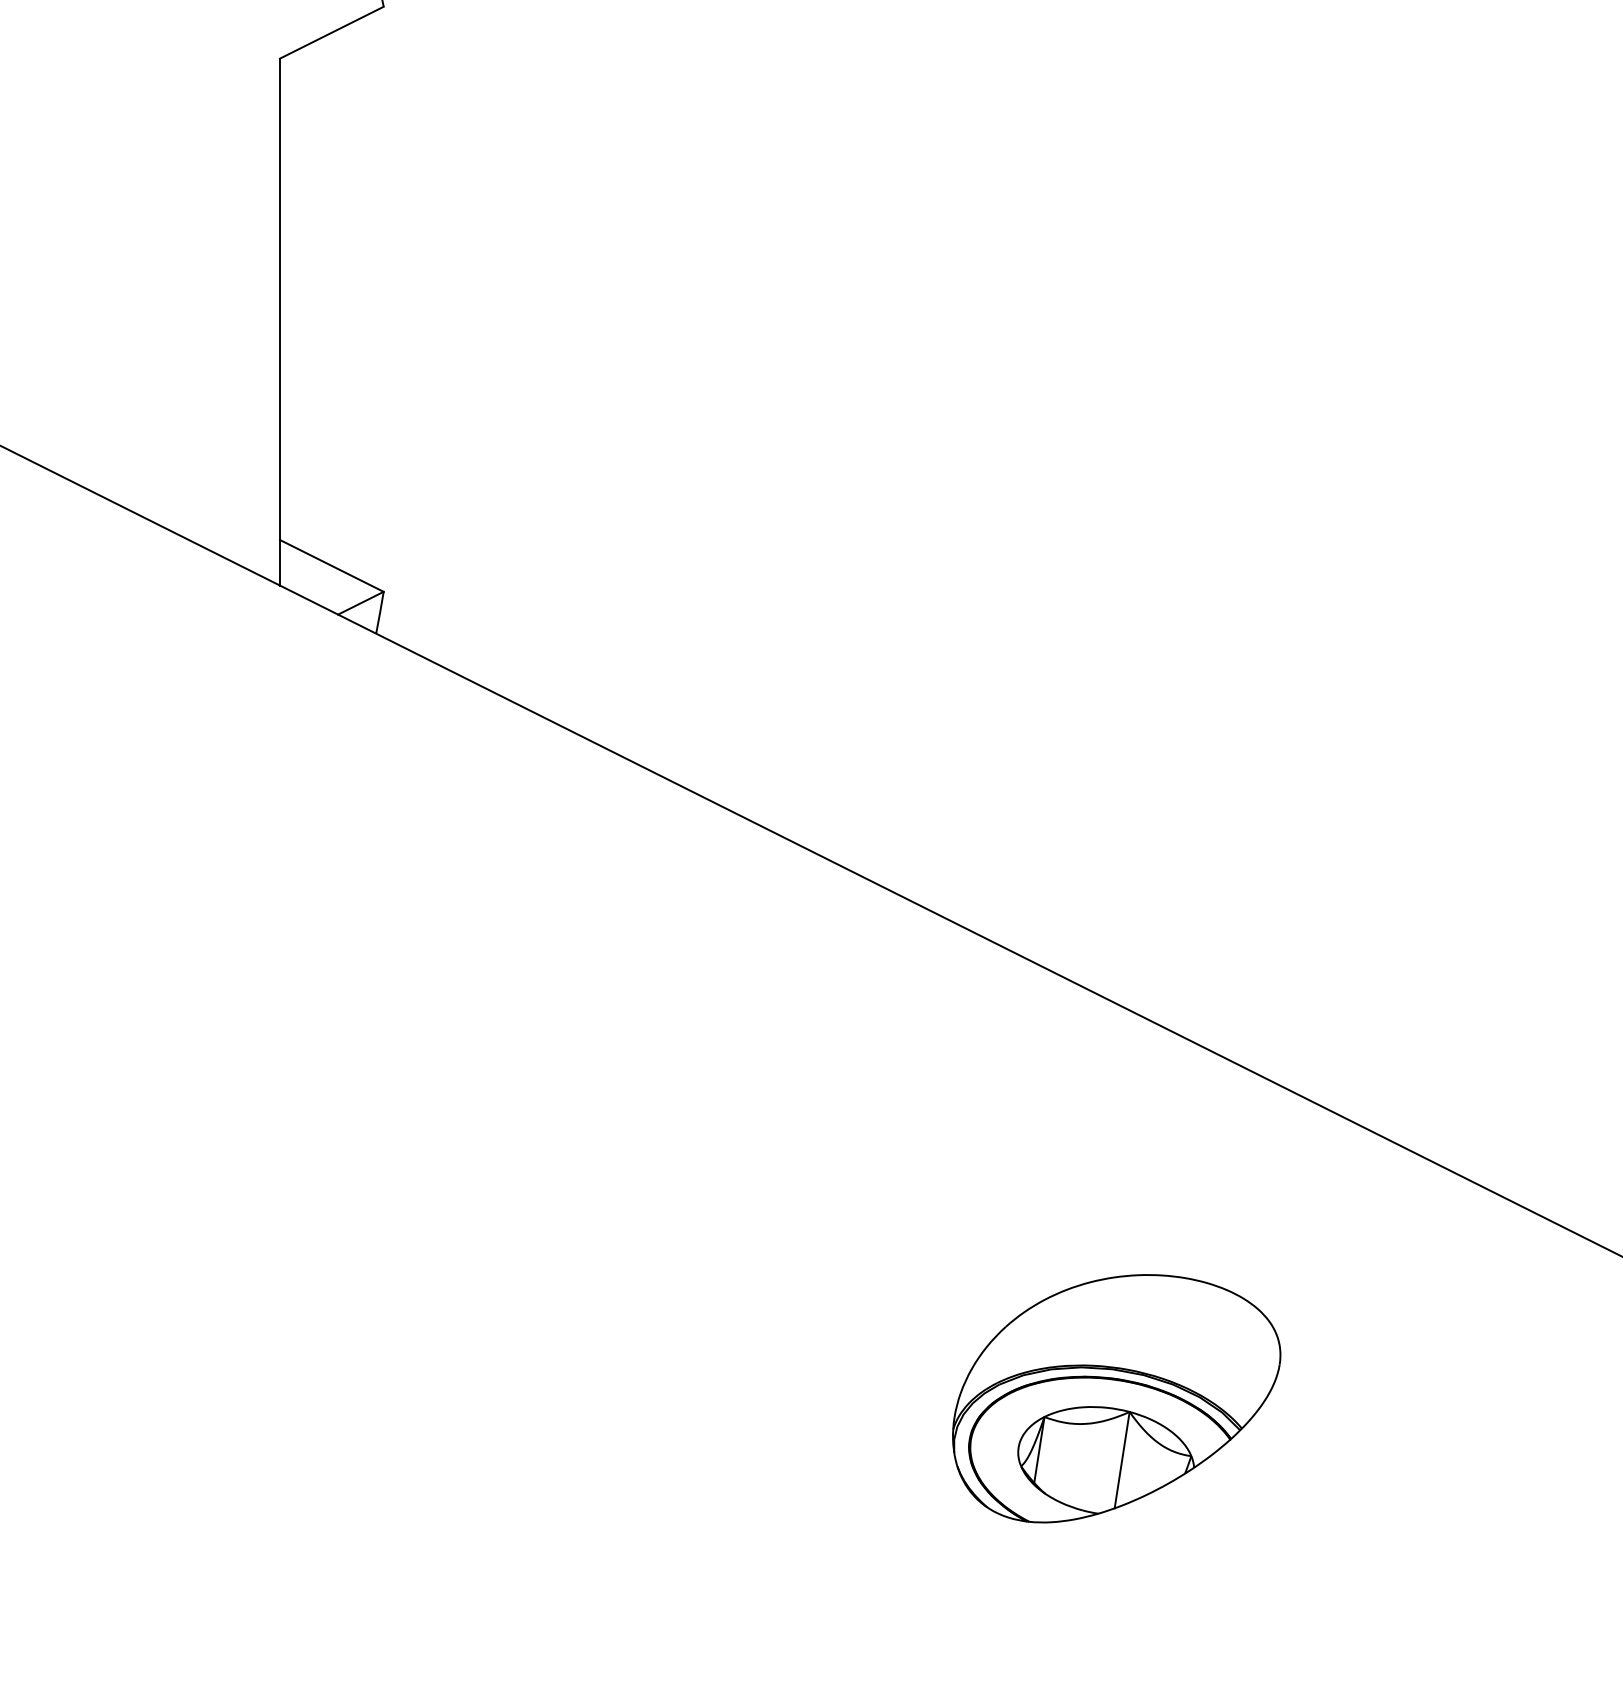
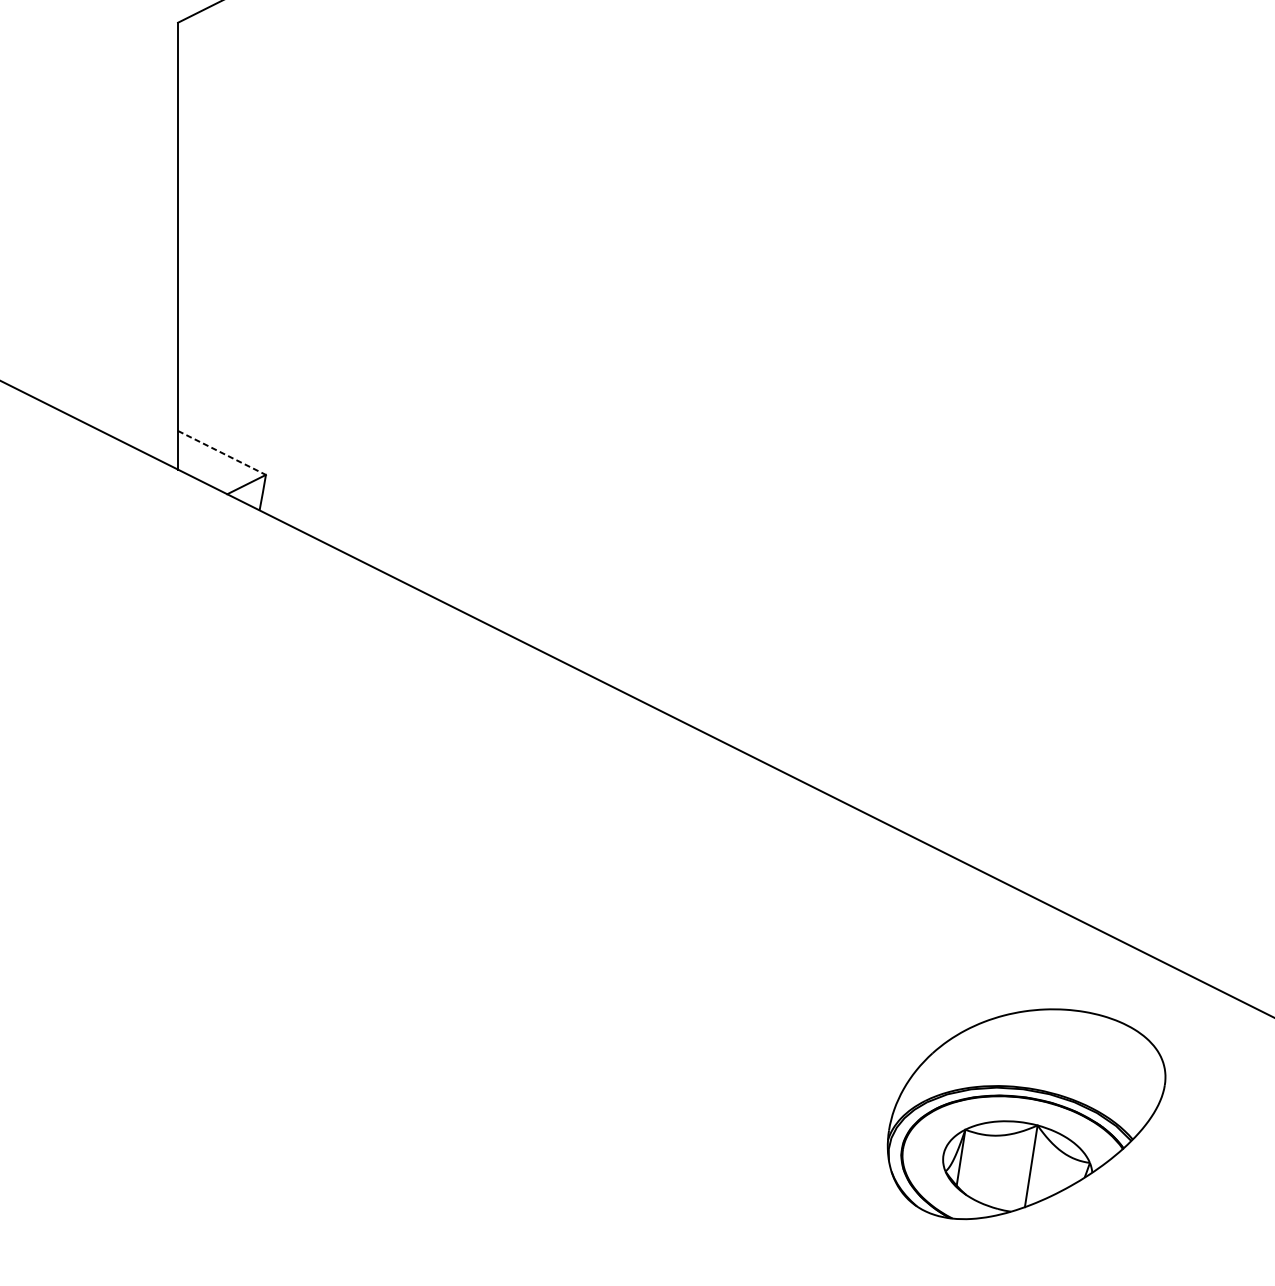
line: (331, 565) -> (221, 452), solid -> dashed
part: (1116, 1398) -> (1026, 1114), moved

